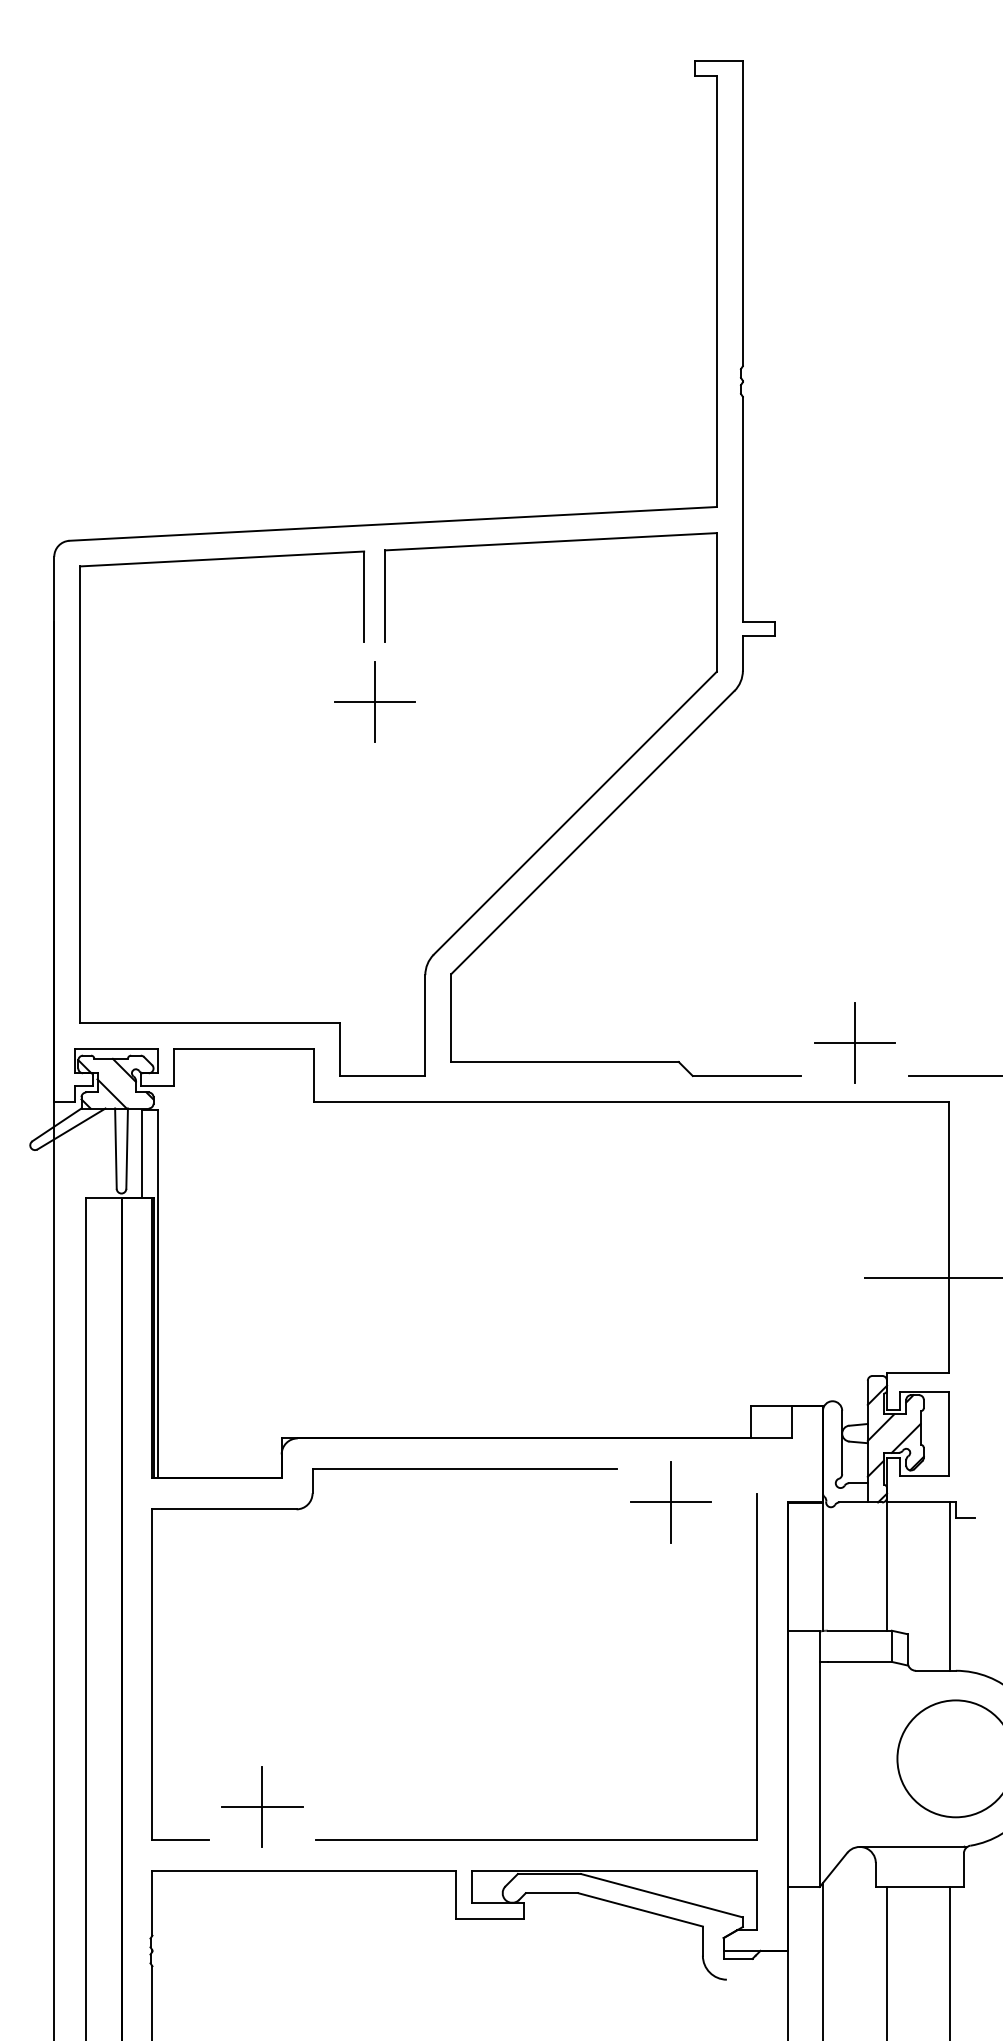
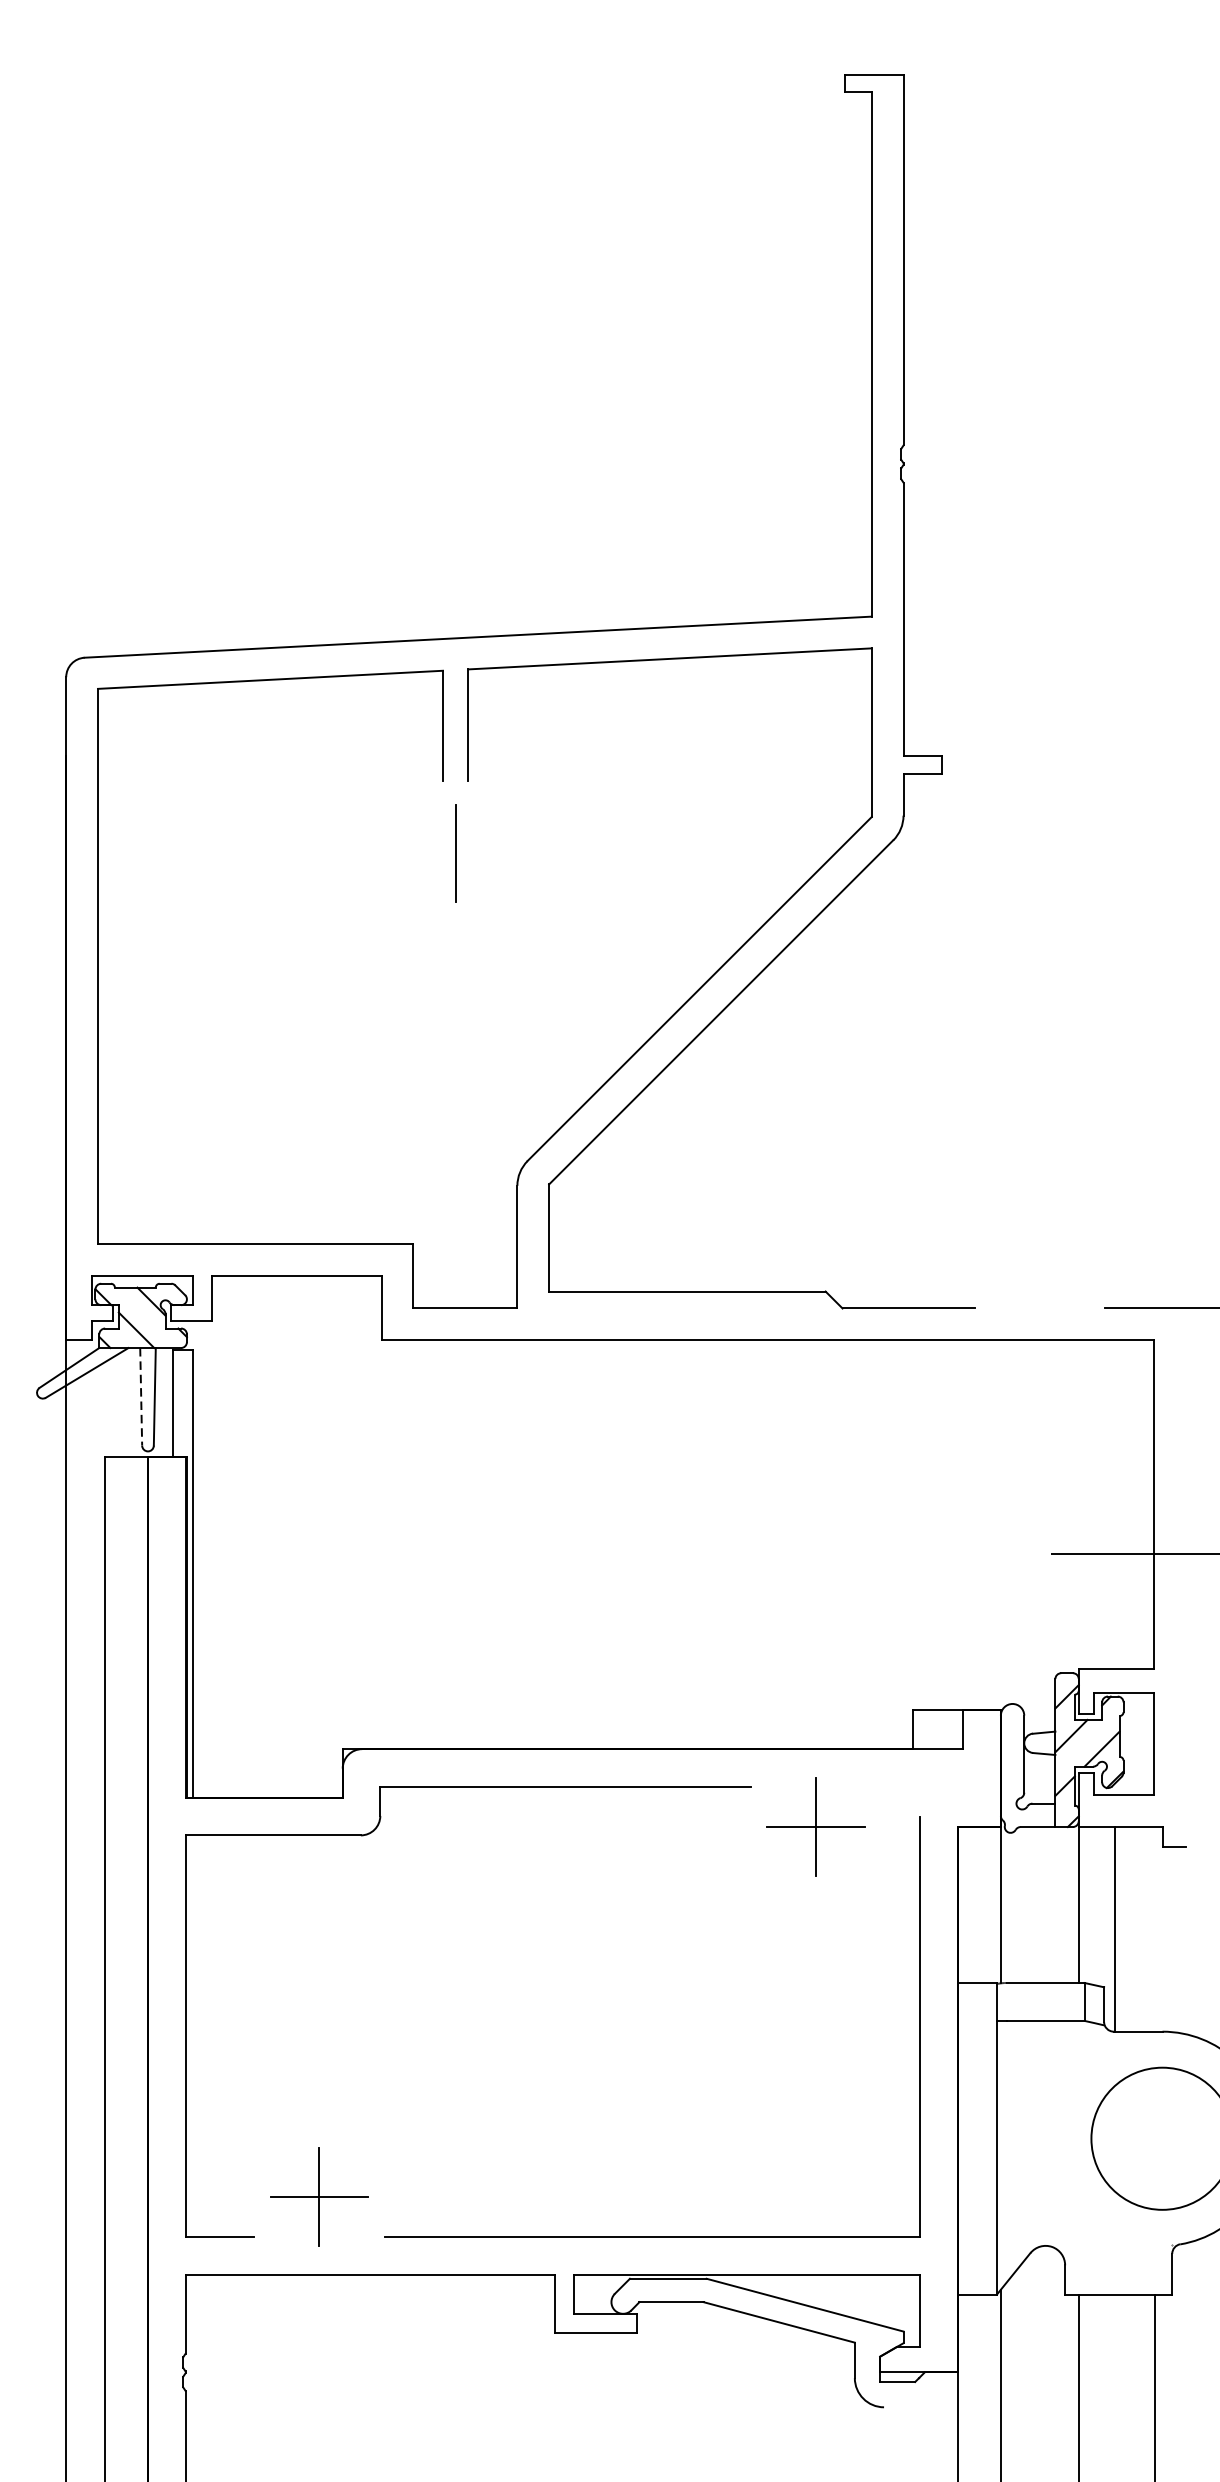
line: (374, 701) -> (455, 853), removed
part: (854, 1042) -> (1039, 1267), removed
line: (115, 1149) -> (140, 1397), solid -> dashed
line: (949, 1586) -> (1114, 1929), moved
line: (913, 1846) -> (1110, 2245), removed

